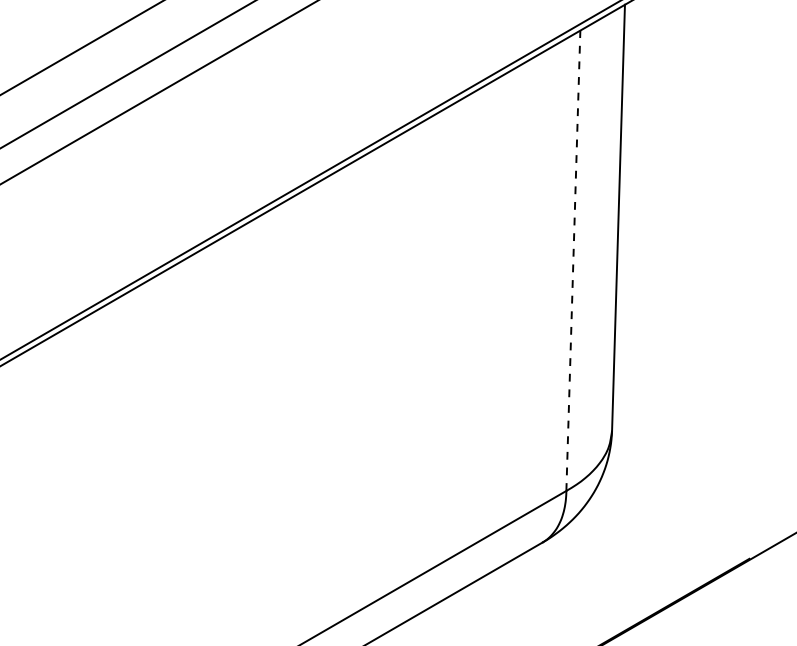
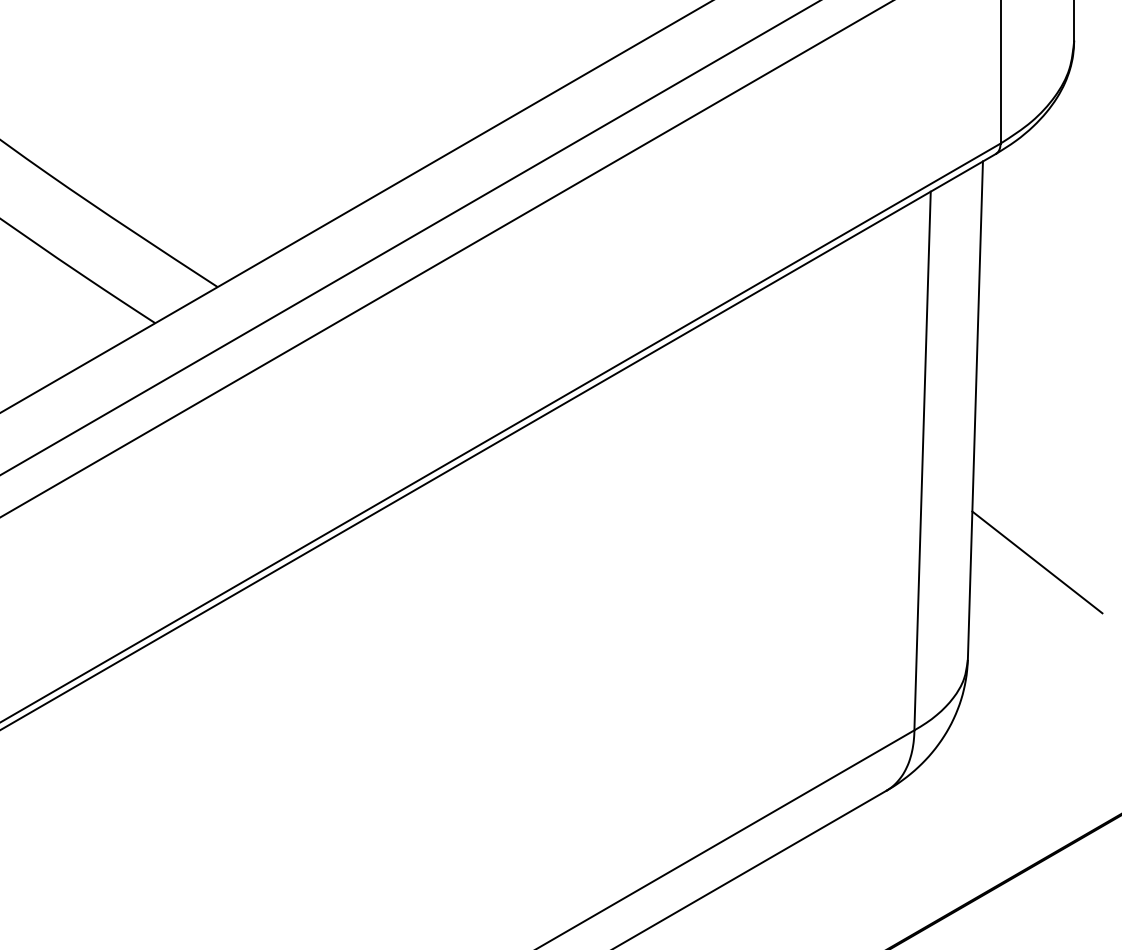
line: (573, 260) -> (922, 460), dashed -> solid
line: (671, 347) -> (1037, 562), added

